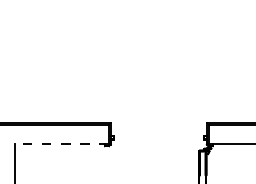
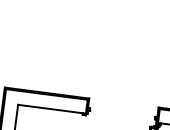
line: (62, 144) -> (52, 109), dashed -> solid

